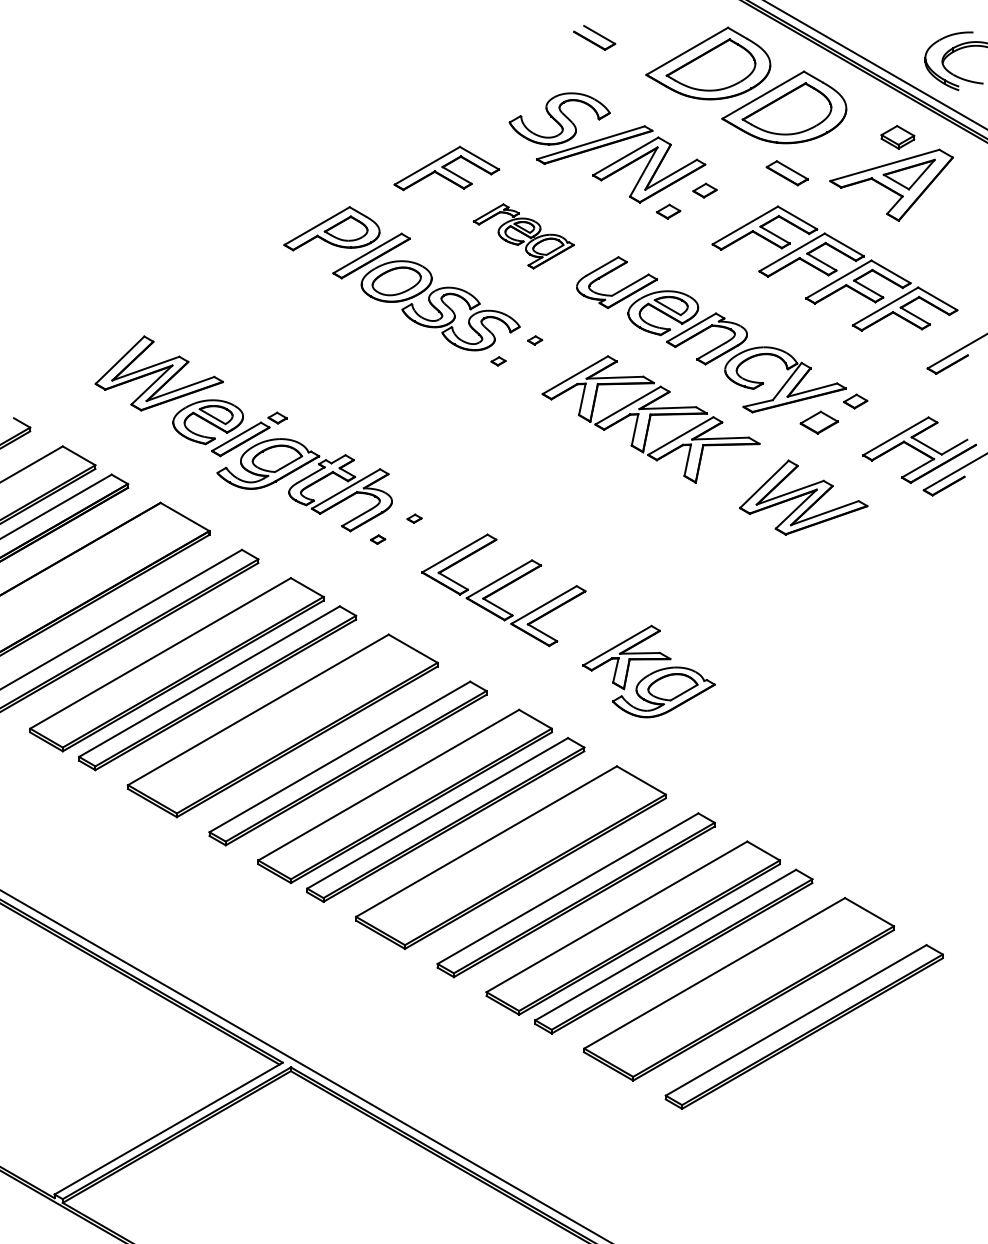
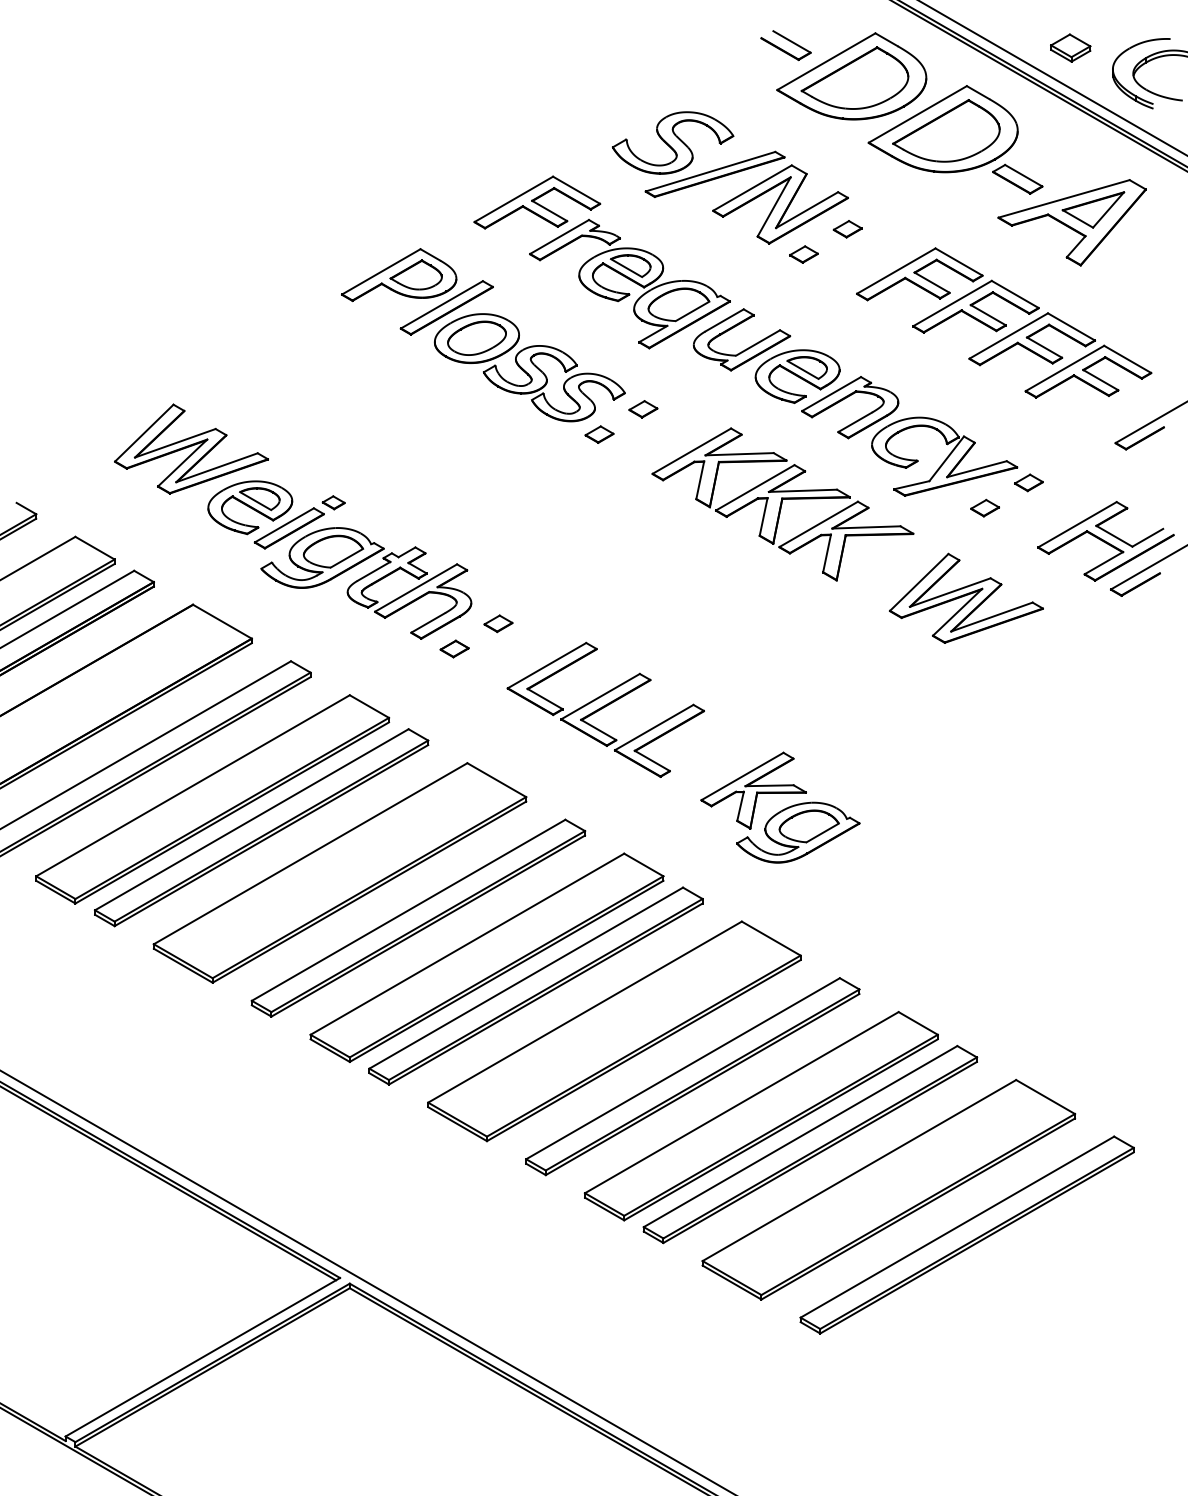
part: (594, 37) -> (785, 45), moved
part: (897, 136) -> (1070, 47), moved
part: (787, 172) -> (1017, 178), moved
part: (523, 236) -> (629, 284), size x1.67
part: (535, 340) -> (643, 409), size x1.67
part: (498, 361) -> (599, 434), size x1.67
part: (818, 422) -> (984, 507), size x0.62
part: (414, 518) -> (498, 623), size x1.67
part: (378, 539) -> (454, 648), size x1.67

